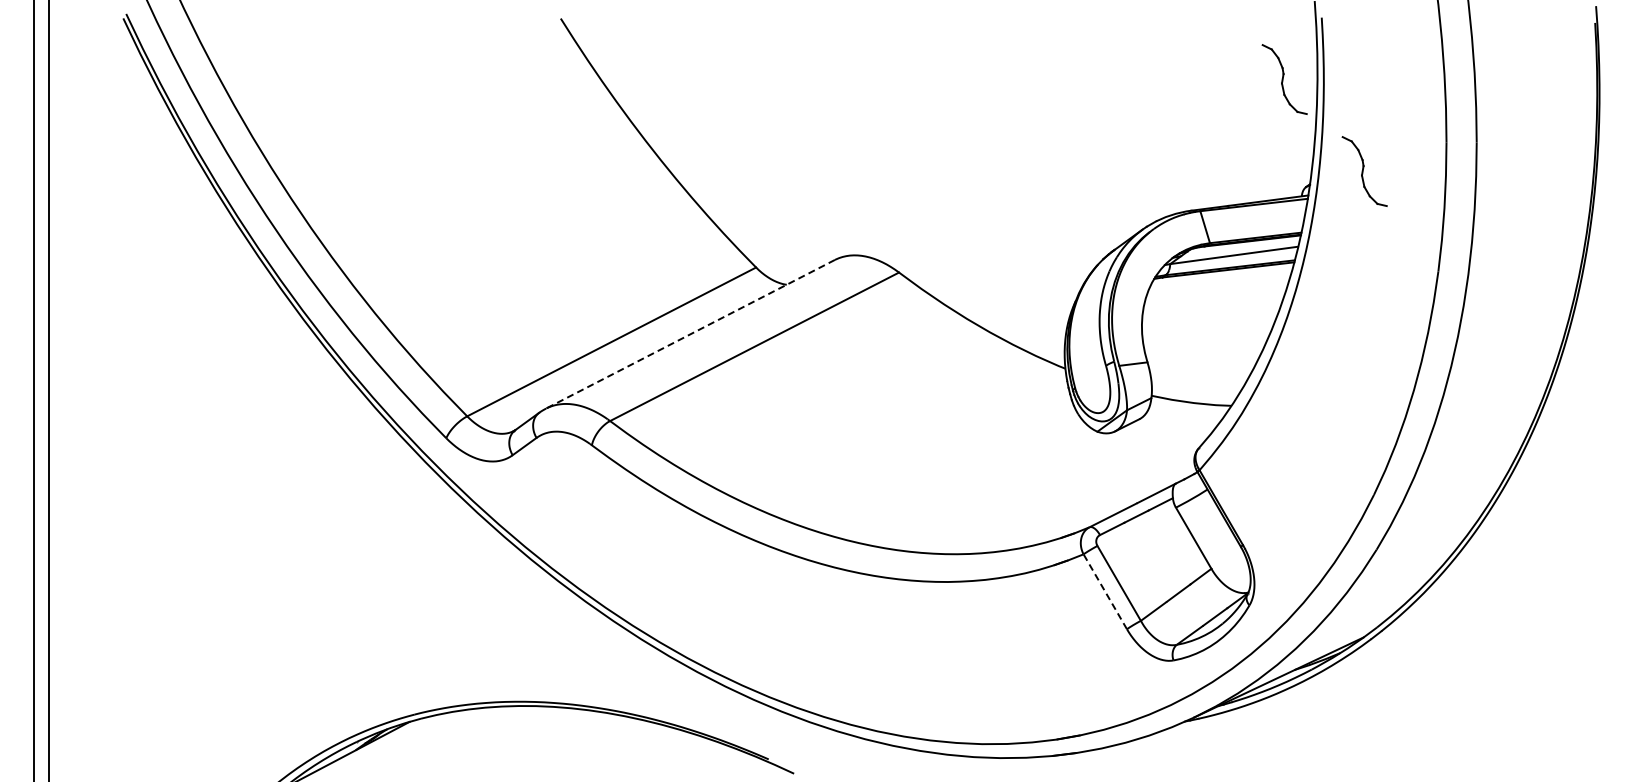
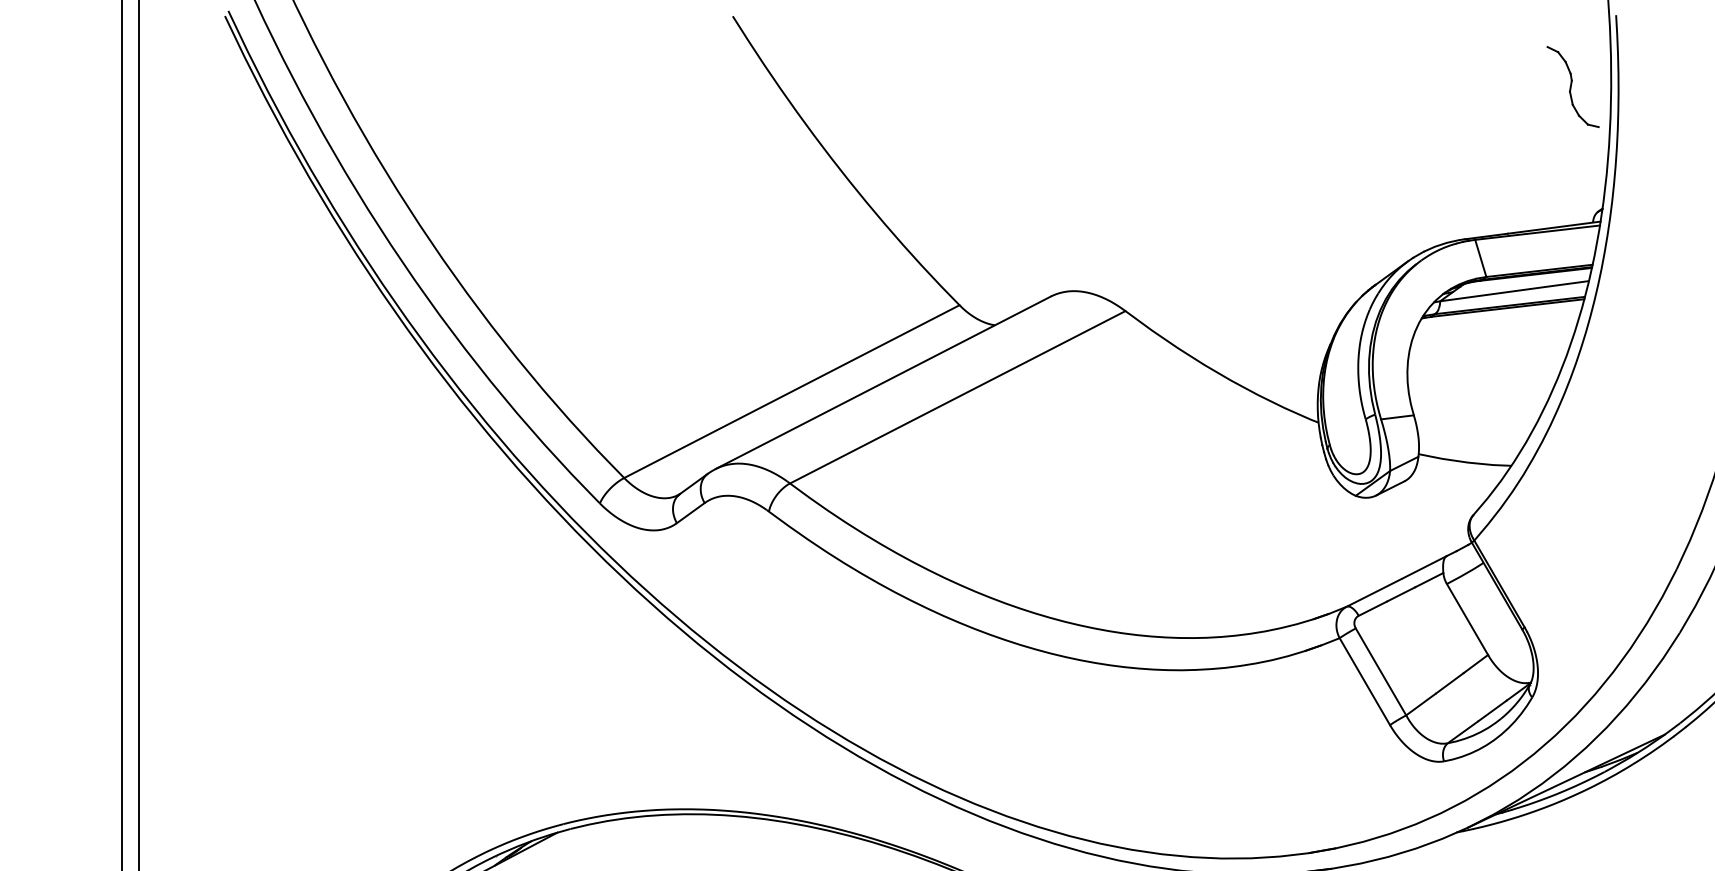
part: (1364, 171) -> (1665, 193), removed
line: (690, 334) -> (883, 382), dashed -> solid
line: (1105, 591) -> (1365, 681), dashed -> solid

